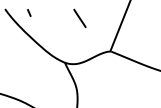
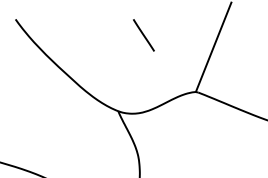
curve: (29, 12) -> (57, 25), removed

